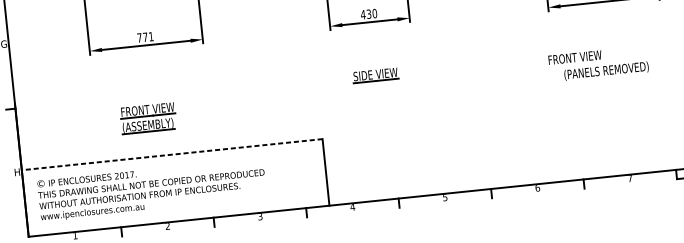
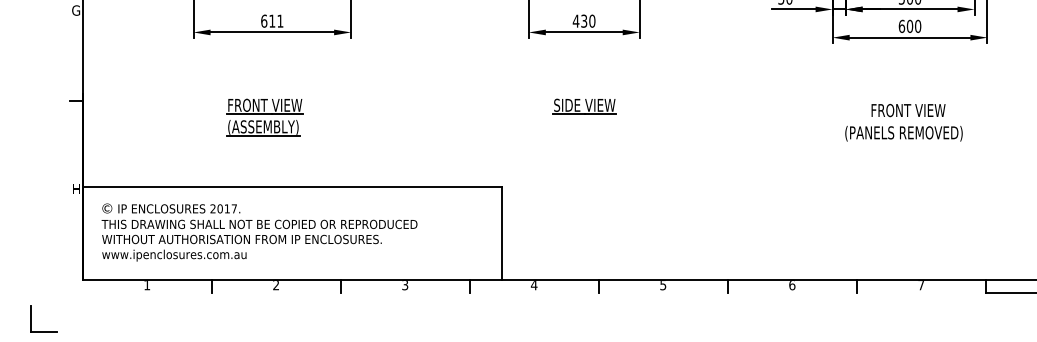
text: (142, 37) -> (268, 20), 771 -> 611
text: (575, 57) -> (908, 110), moved
part: (148, 118) -> (264, 117), moved
line: (172, 155) -> (292, 187), dashed -> solid

